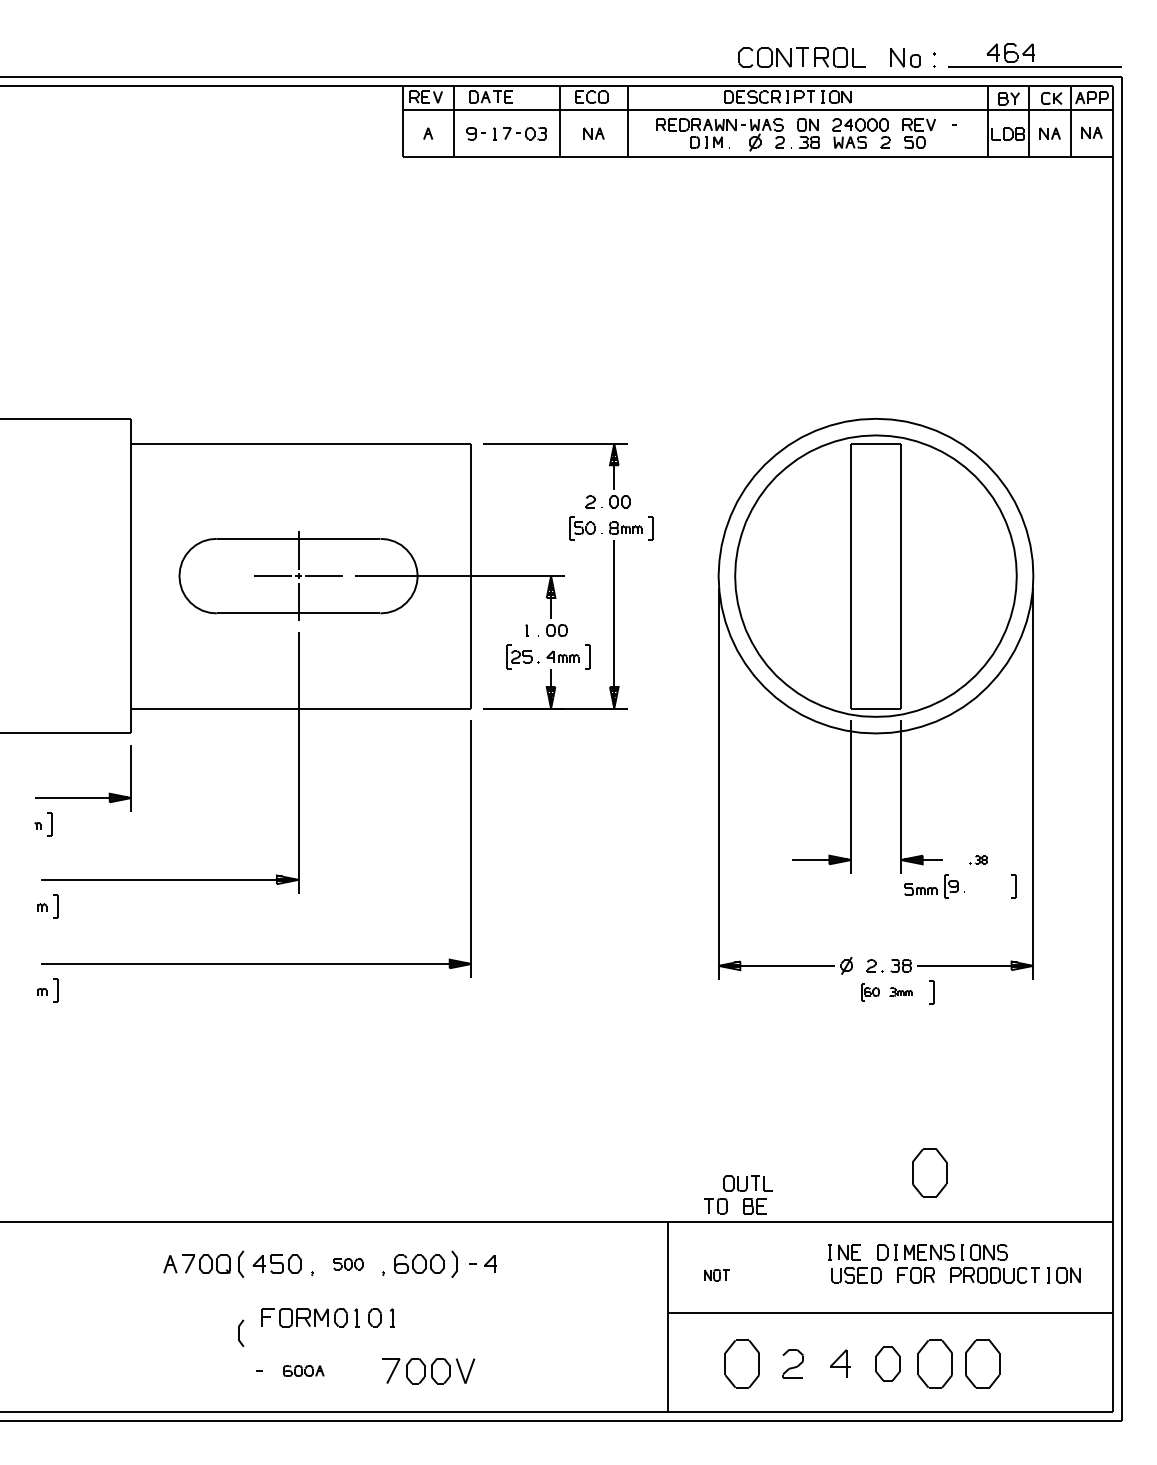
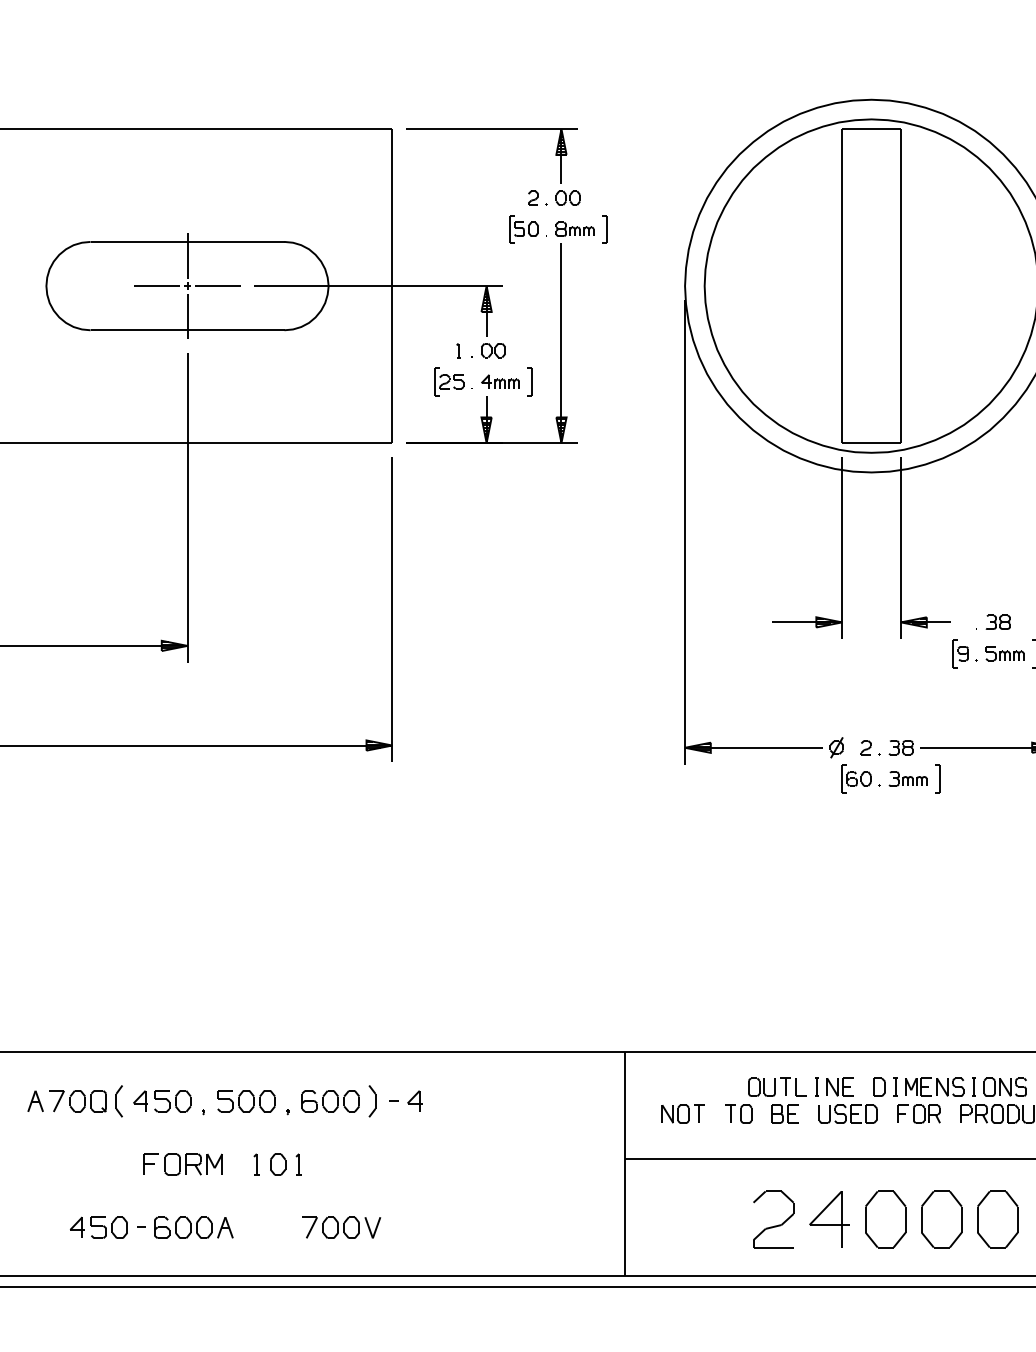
part: (978, 859) -> (992, 621), size x1.67
part: (920, 889) -> (1004, 653), moved
part: (886, 992) -> (883, 779), size x1.43
part: (929, 1172) -> (934, 992), removed
part: (738, 1194) -> (765, 1100), moved
part: (348, 1263) -> (246, 1100), size x1.67
part: (716, 1275) -> (682, 1114), size x1.43
part: (340, 1317) -> (237, 1164), removed
part: (241, 1332) -> (119, 1182), removed
part: (741, 1363) -> (712, 1218), removed
part: (792, 1363) -> (772, 1218), size x1.67
part: (840, 1363) -> (829, 1218), size x1.67
part: (887, 1363) -> (885, 1218), size x1.43
part: (223, 1370) -> (98, 1227), added
part: (303, 1370) -> (193, 1227), size x1.67
part: (428, 1370) -> (341, 1227), size x0.71

